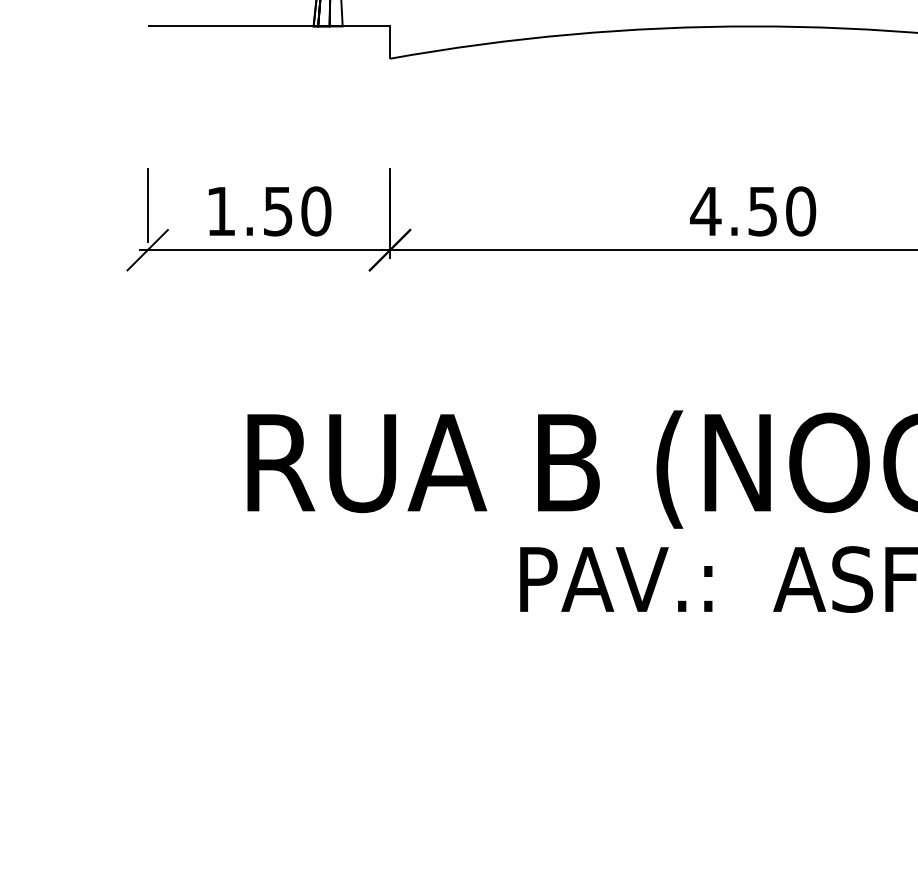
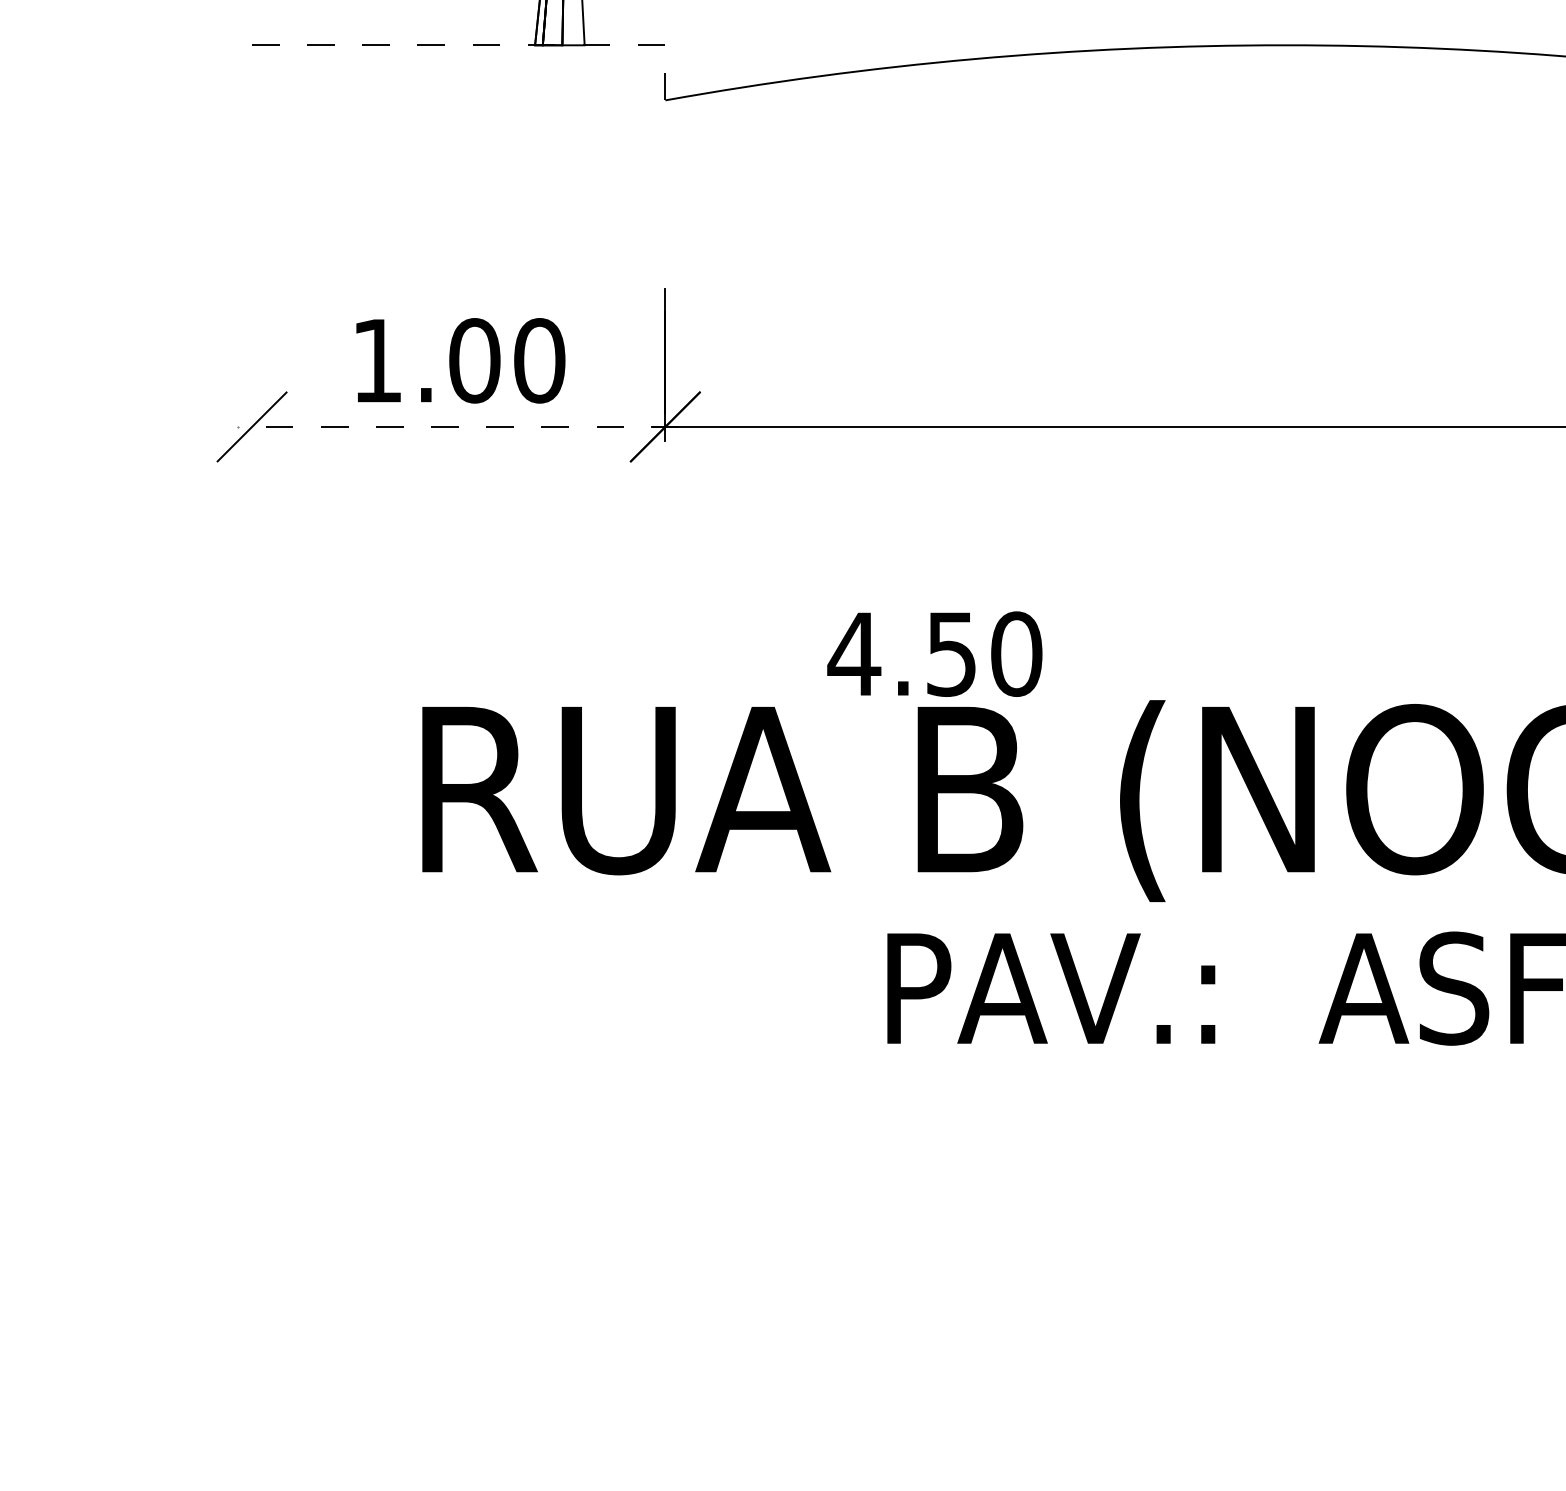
line: (285, 26) -> (487, 45), solid -> dashed
line: (147, 205) -> (251, 350), removed
text: (278, 211) -> (475, 360), 1.50 -> 1.00
text: (753, 211) -> (935, 654), moved
line: (268, 250) -> (458, 427), solid -> dashed

